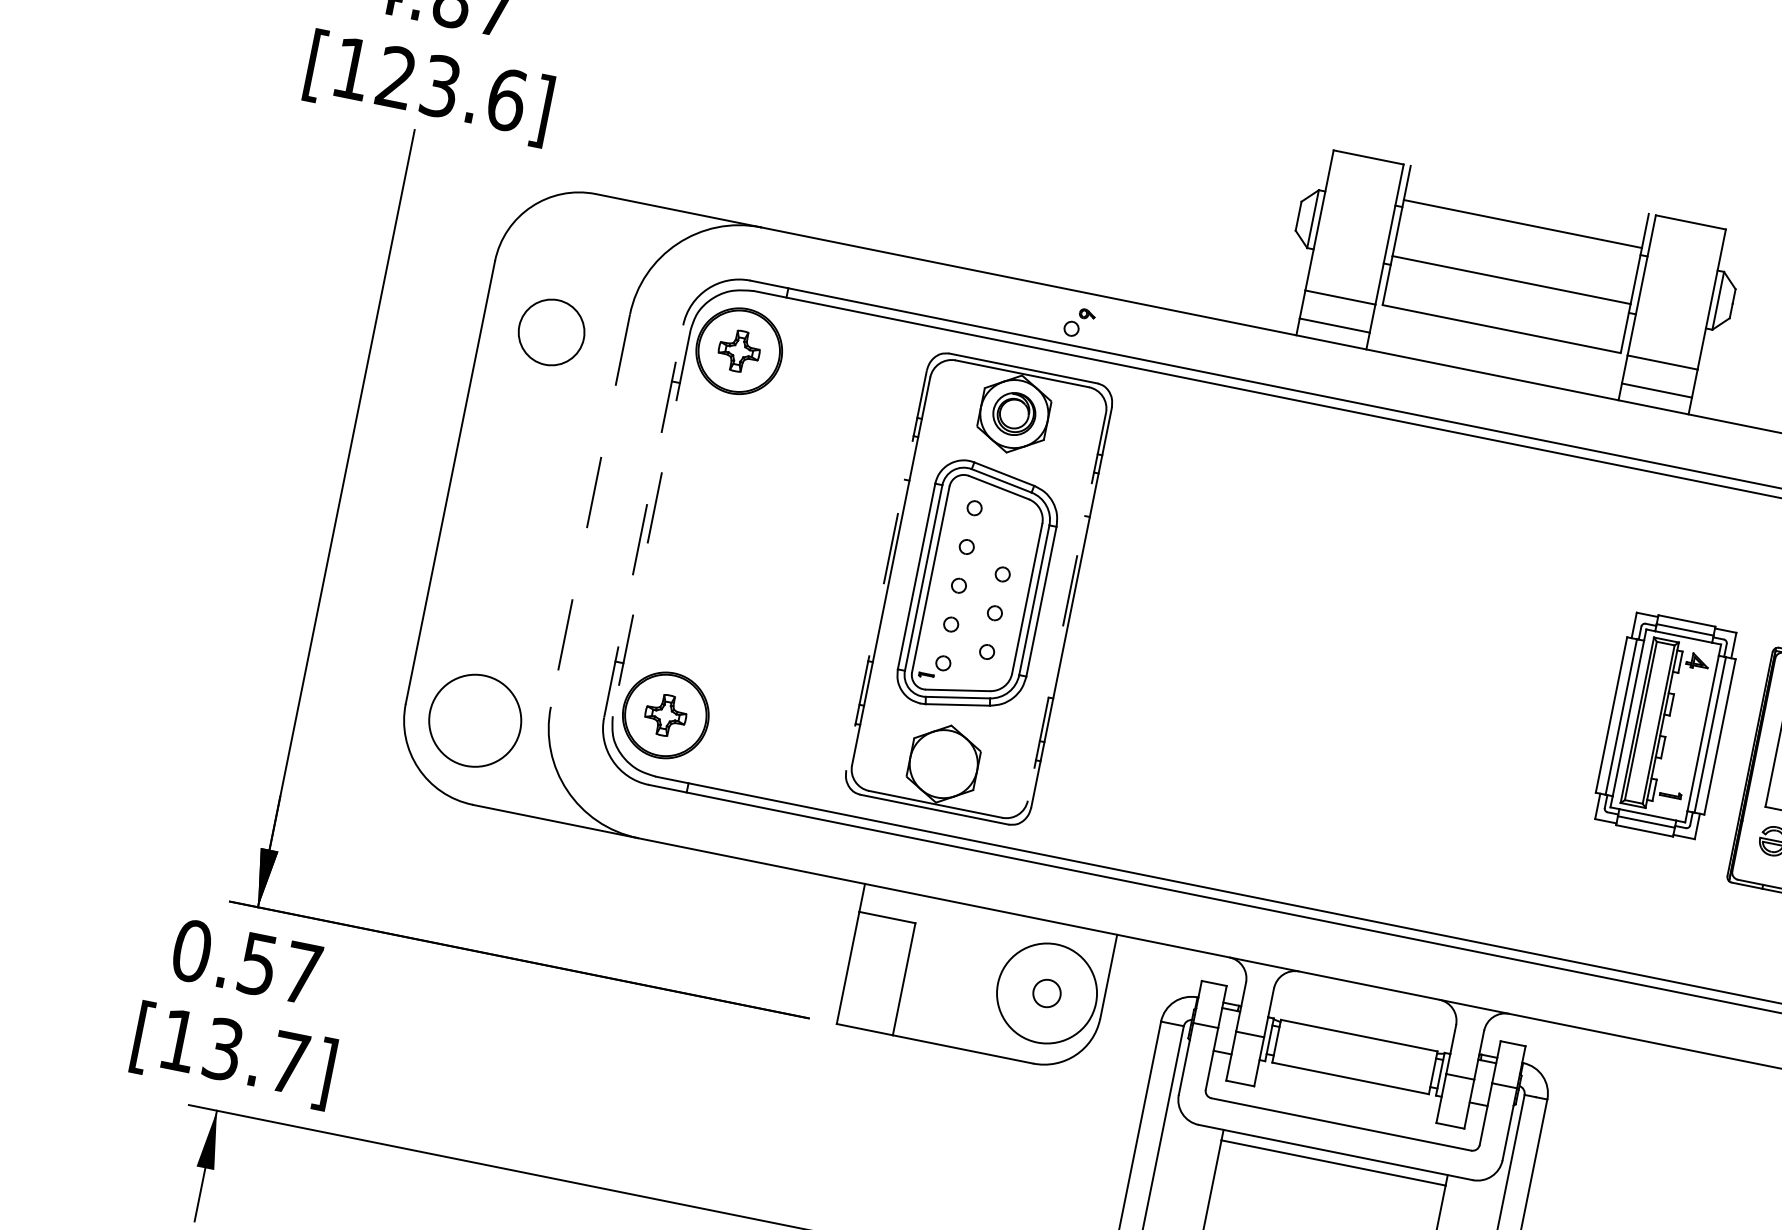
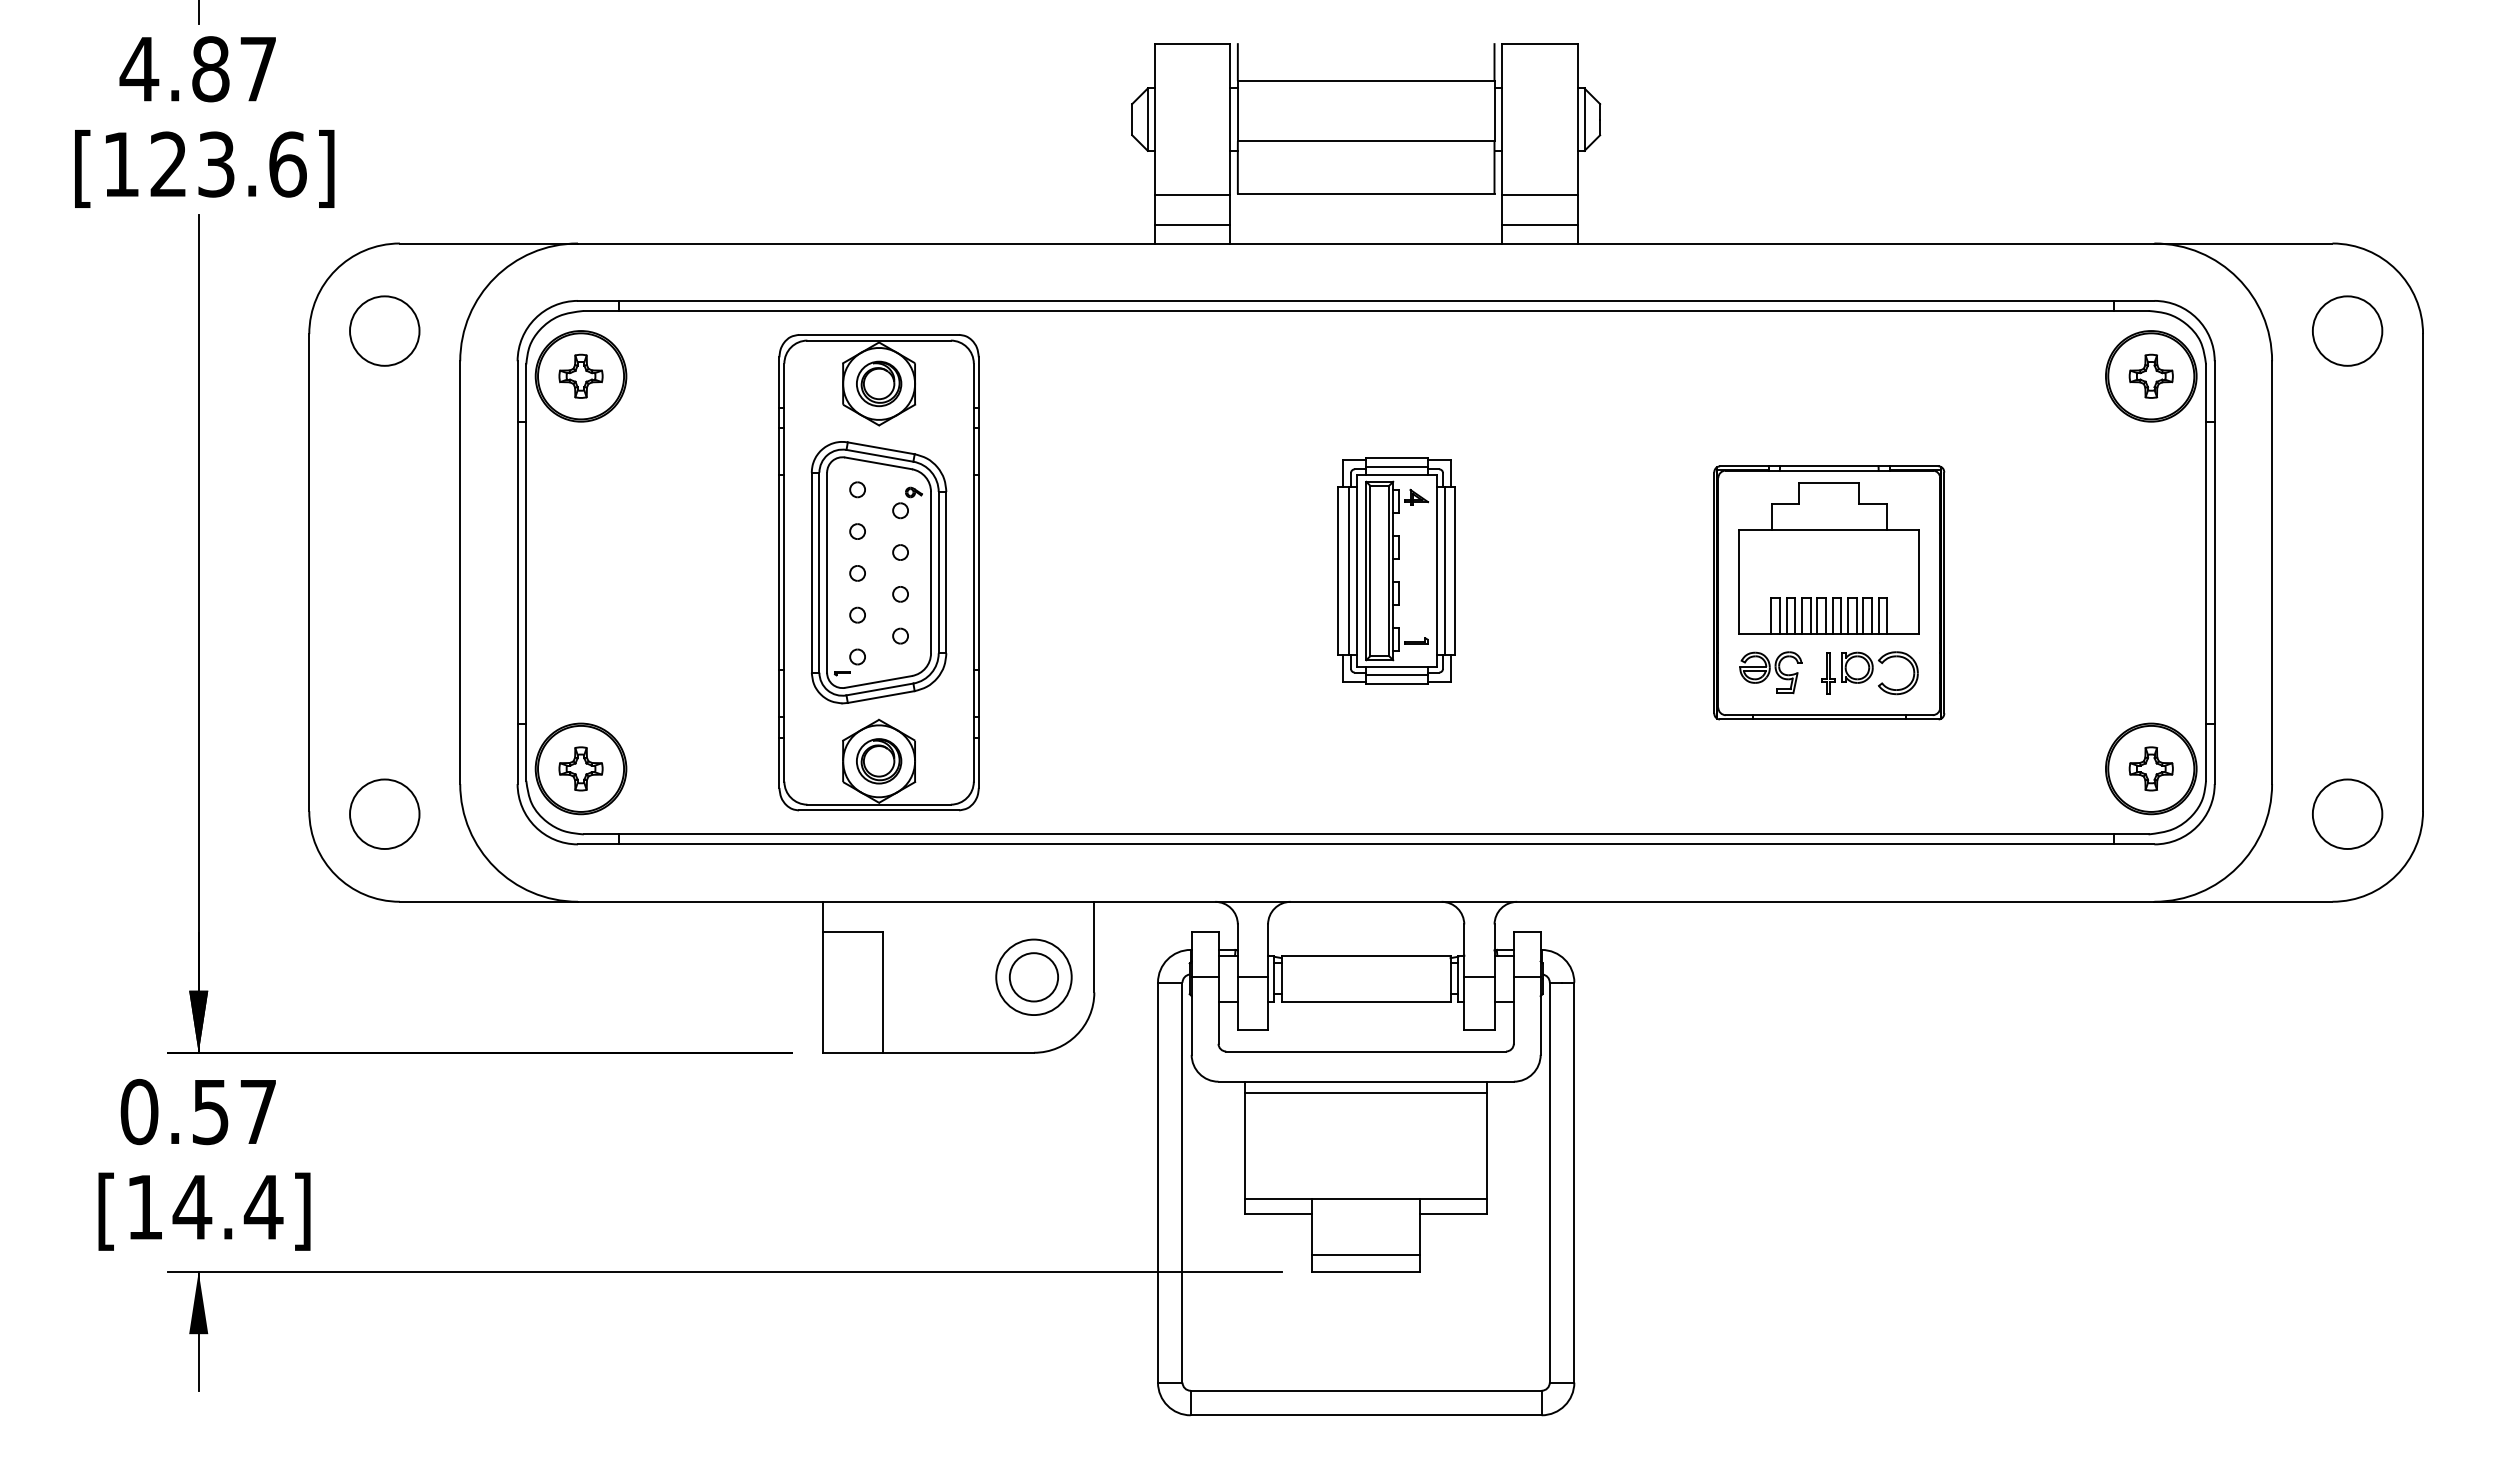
part: (1079, 322) -> (907, 502), moved
circle: (551, 331) -> (384, 330), moved
line: (590, 511) -> (460, 573), dashed -> solid
line: (643, 521) -> (517, 572), dashed -> solid
line: (651, 523) -> (526, 573), dashed -> solid
line: (886, 571) -> (779, 573), dashed -> solid
line: (1066, 607) -> (973, 573), dashed -> solid
circle: (474, 720) -> (384, 814), size x0.71
part: (1665, 725) -> (1396, 570), moved
part: (944, 764) -> (879, 761), added
circle: (1046, 993) -> (1033, 977), size x0.71
circle: (1046, 993) -> (1033, 977), size x1.67
text: (255, 1056) -> (227, 1207), [13.7] -> [14.4]

